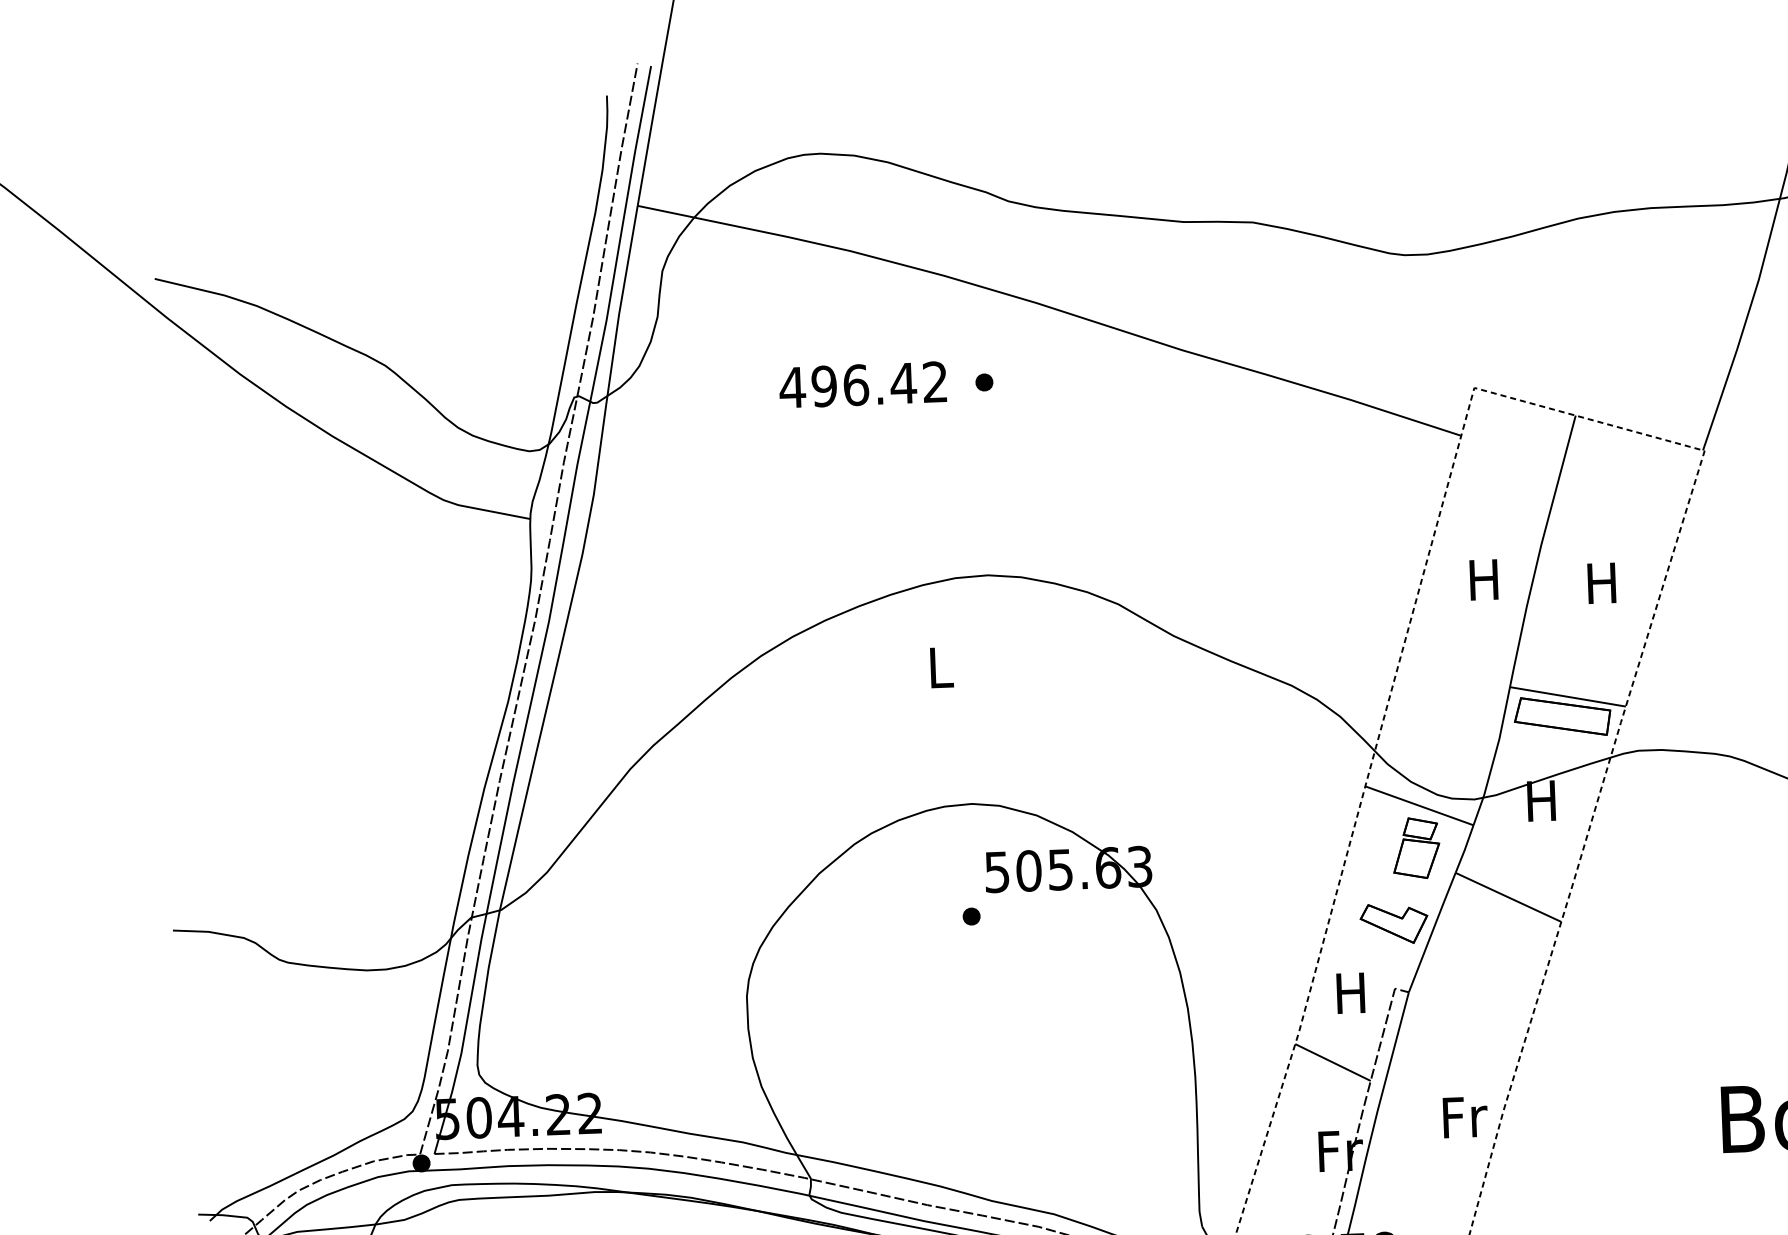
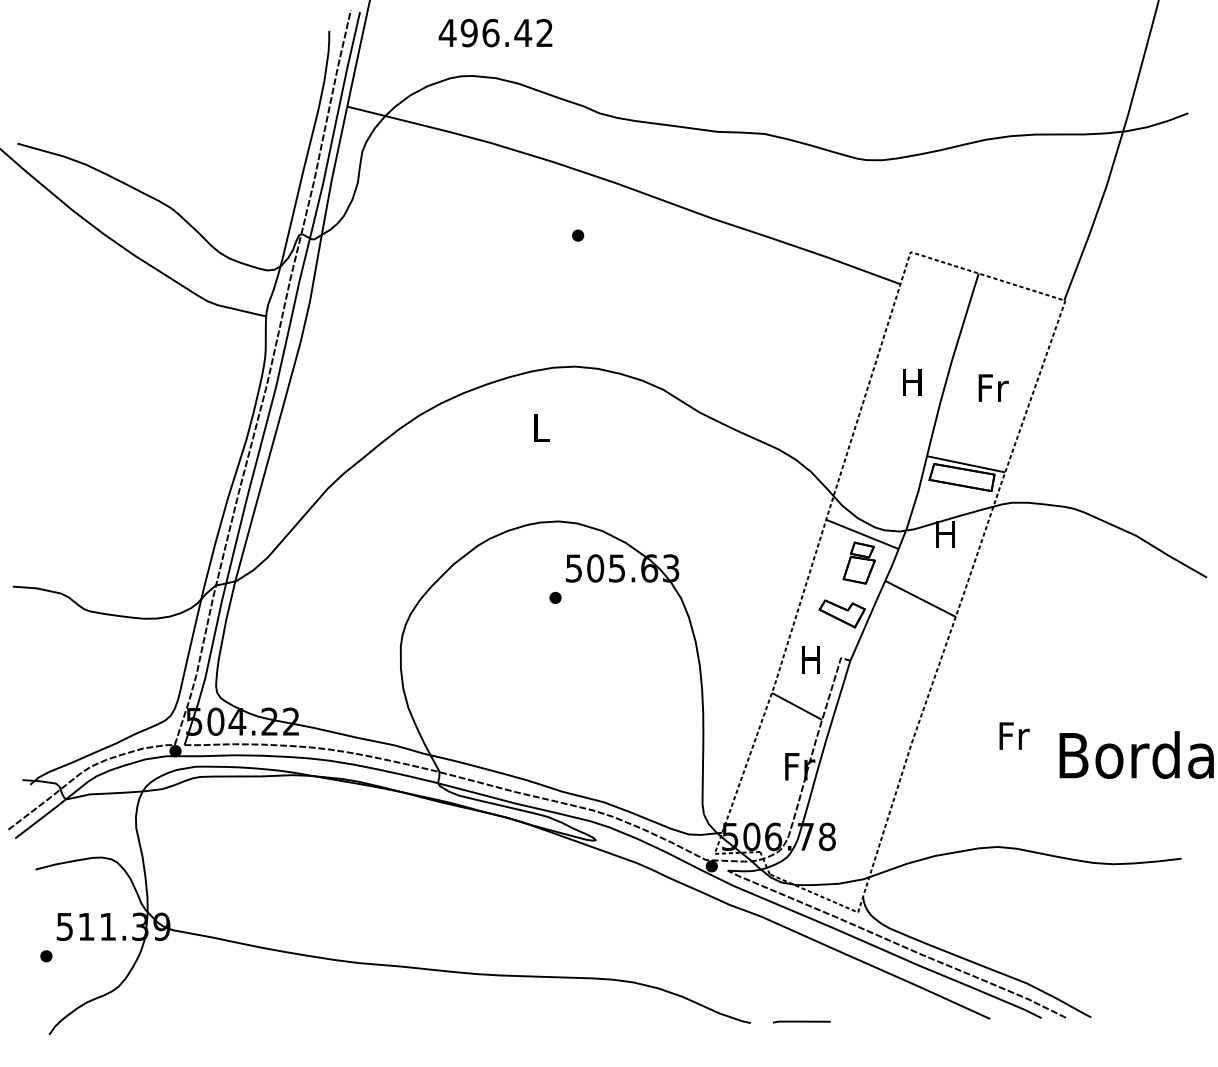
text: (862, 385) -> (495, 33), moved
text: (1603, 582) -> (993, 387), H -> Fr
text: (1465, 1116) -> (1014, 735), moved

